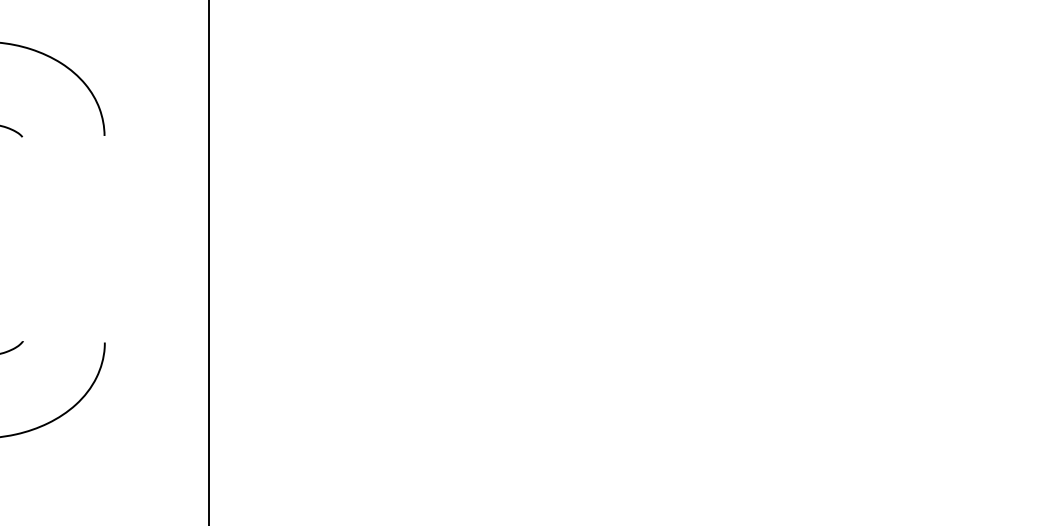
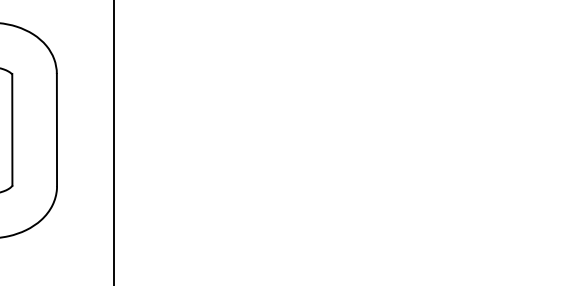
line: (22, 238) -> (12, 129), added
line: (103, 238) -> (56, 129), added

